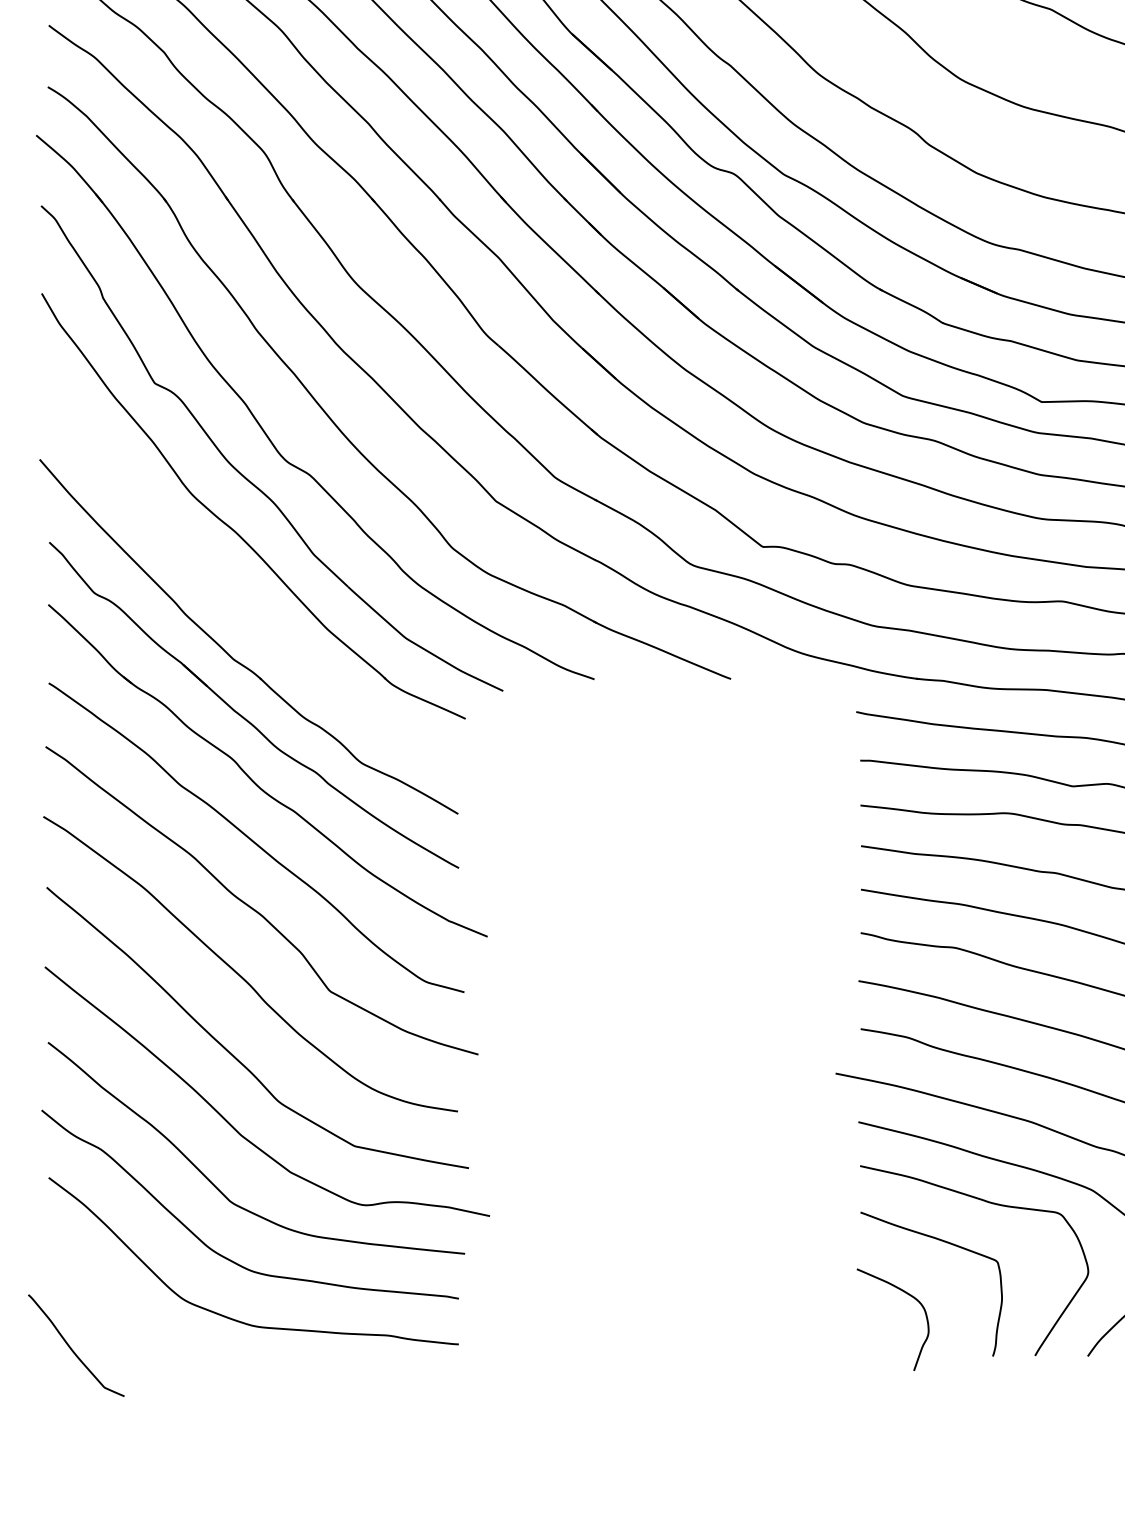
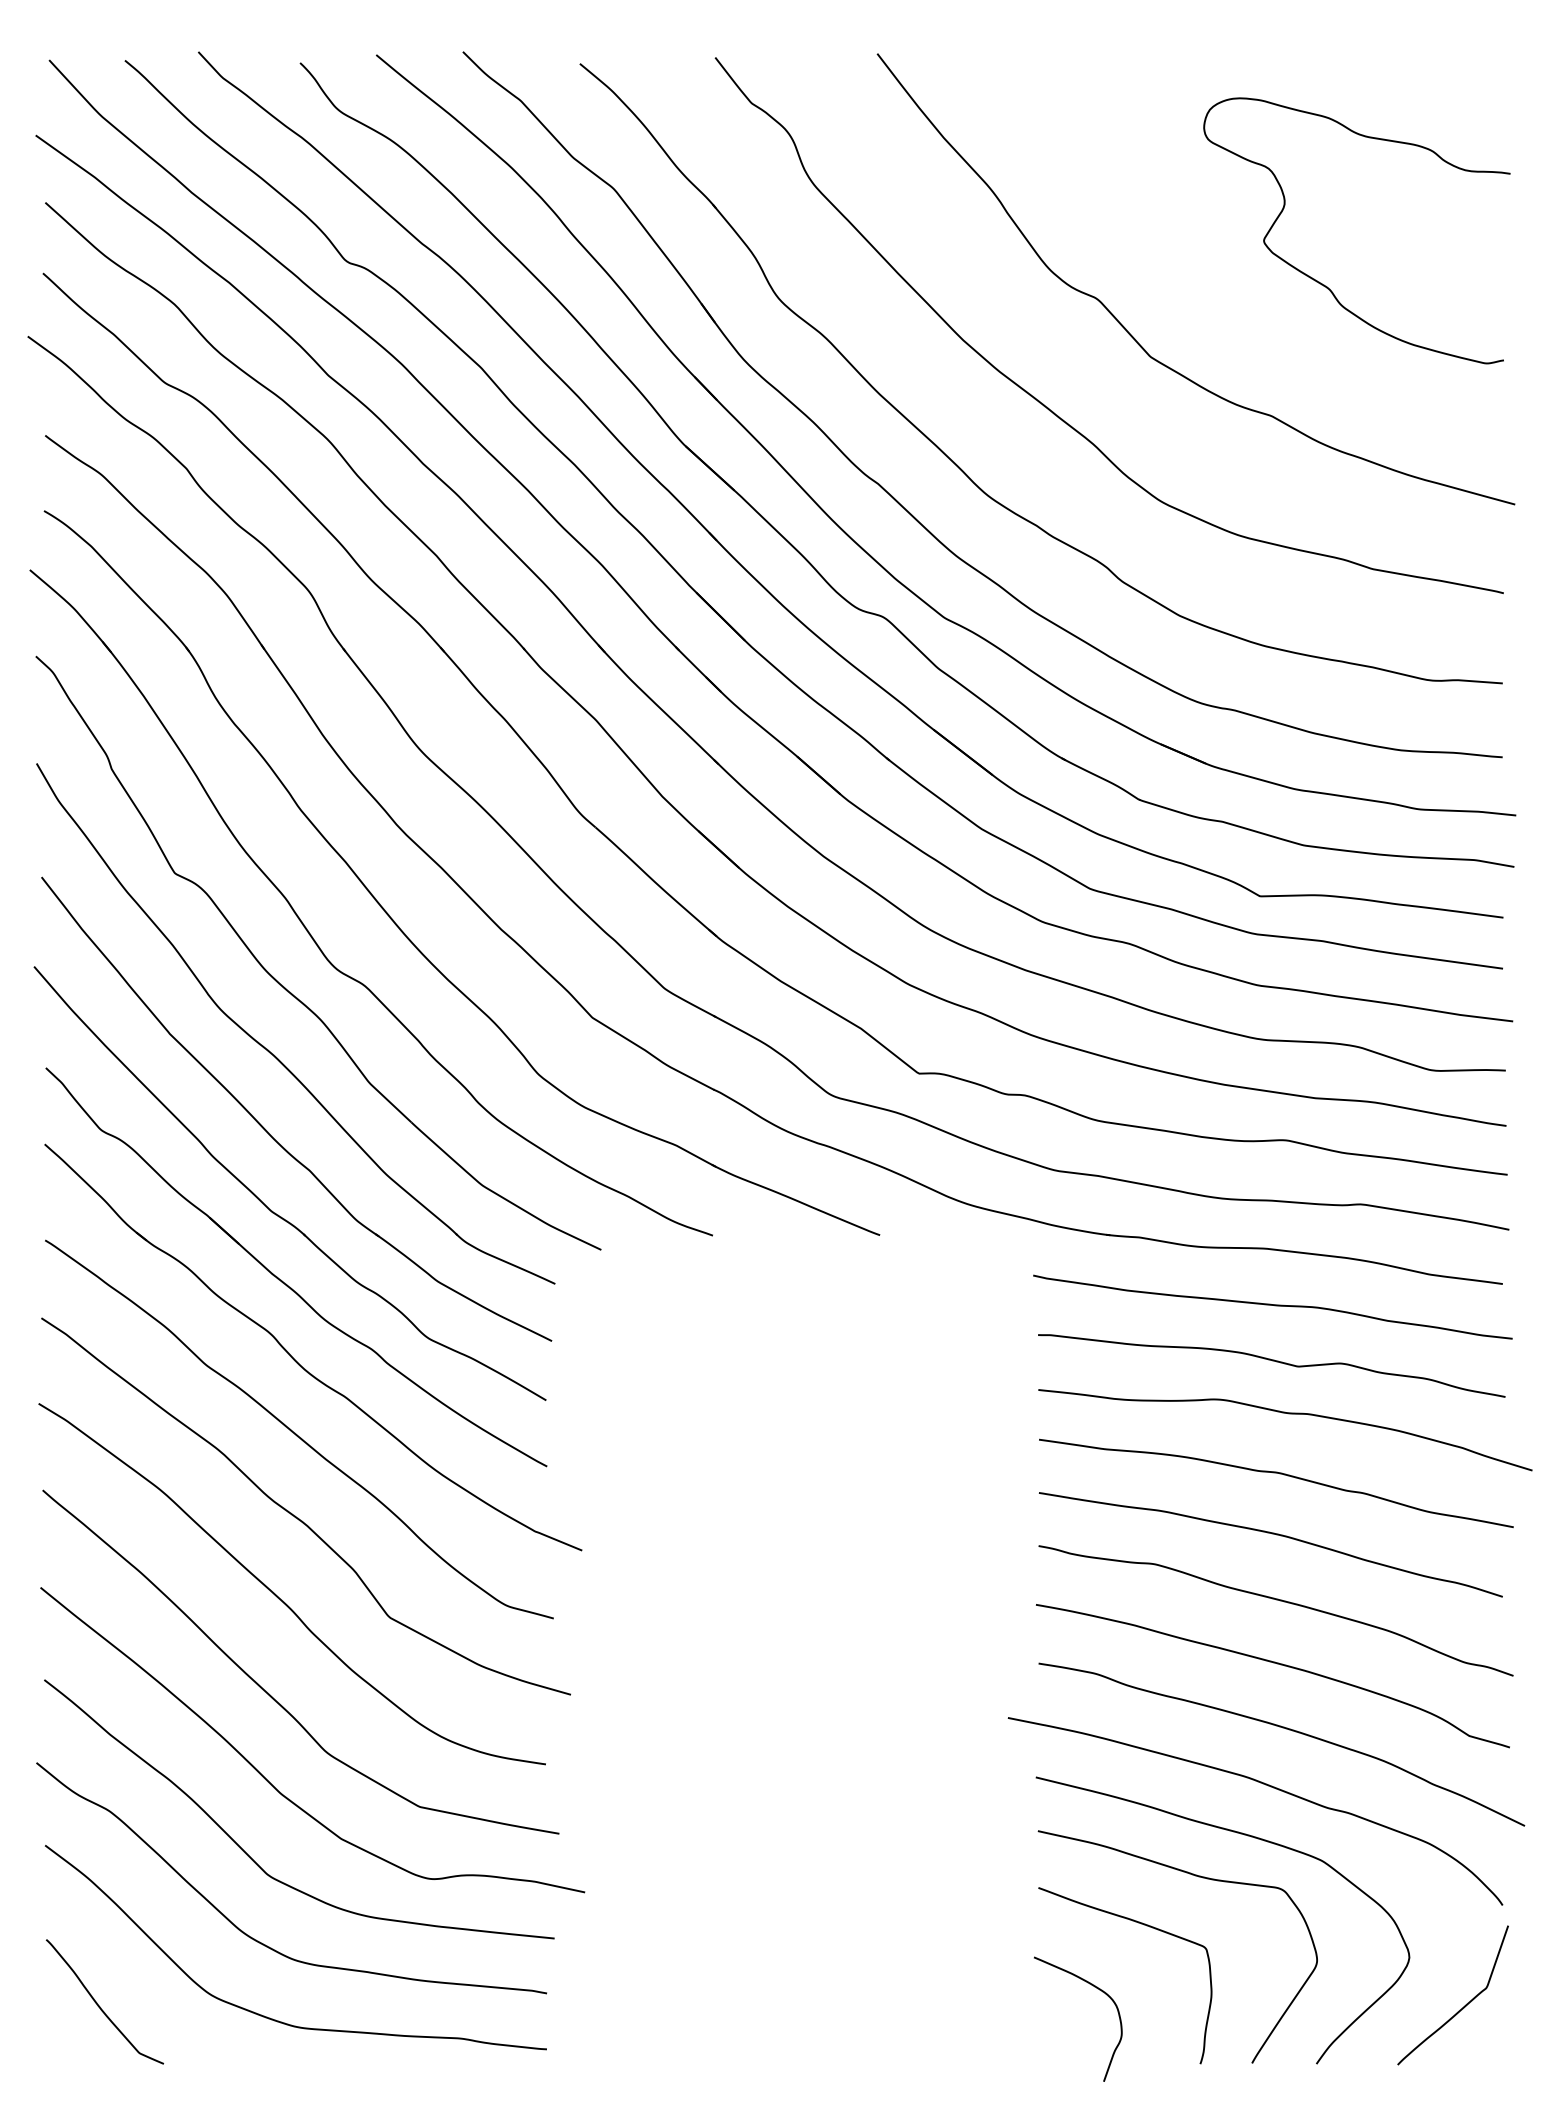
part: (230, 593) -> (267, 1130), added
curve: (71, 1348) -> (99, 2005), moved

